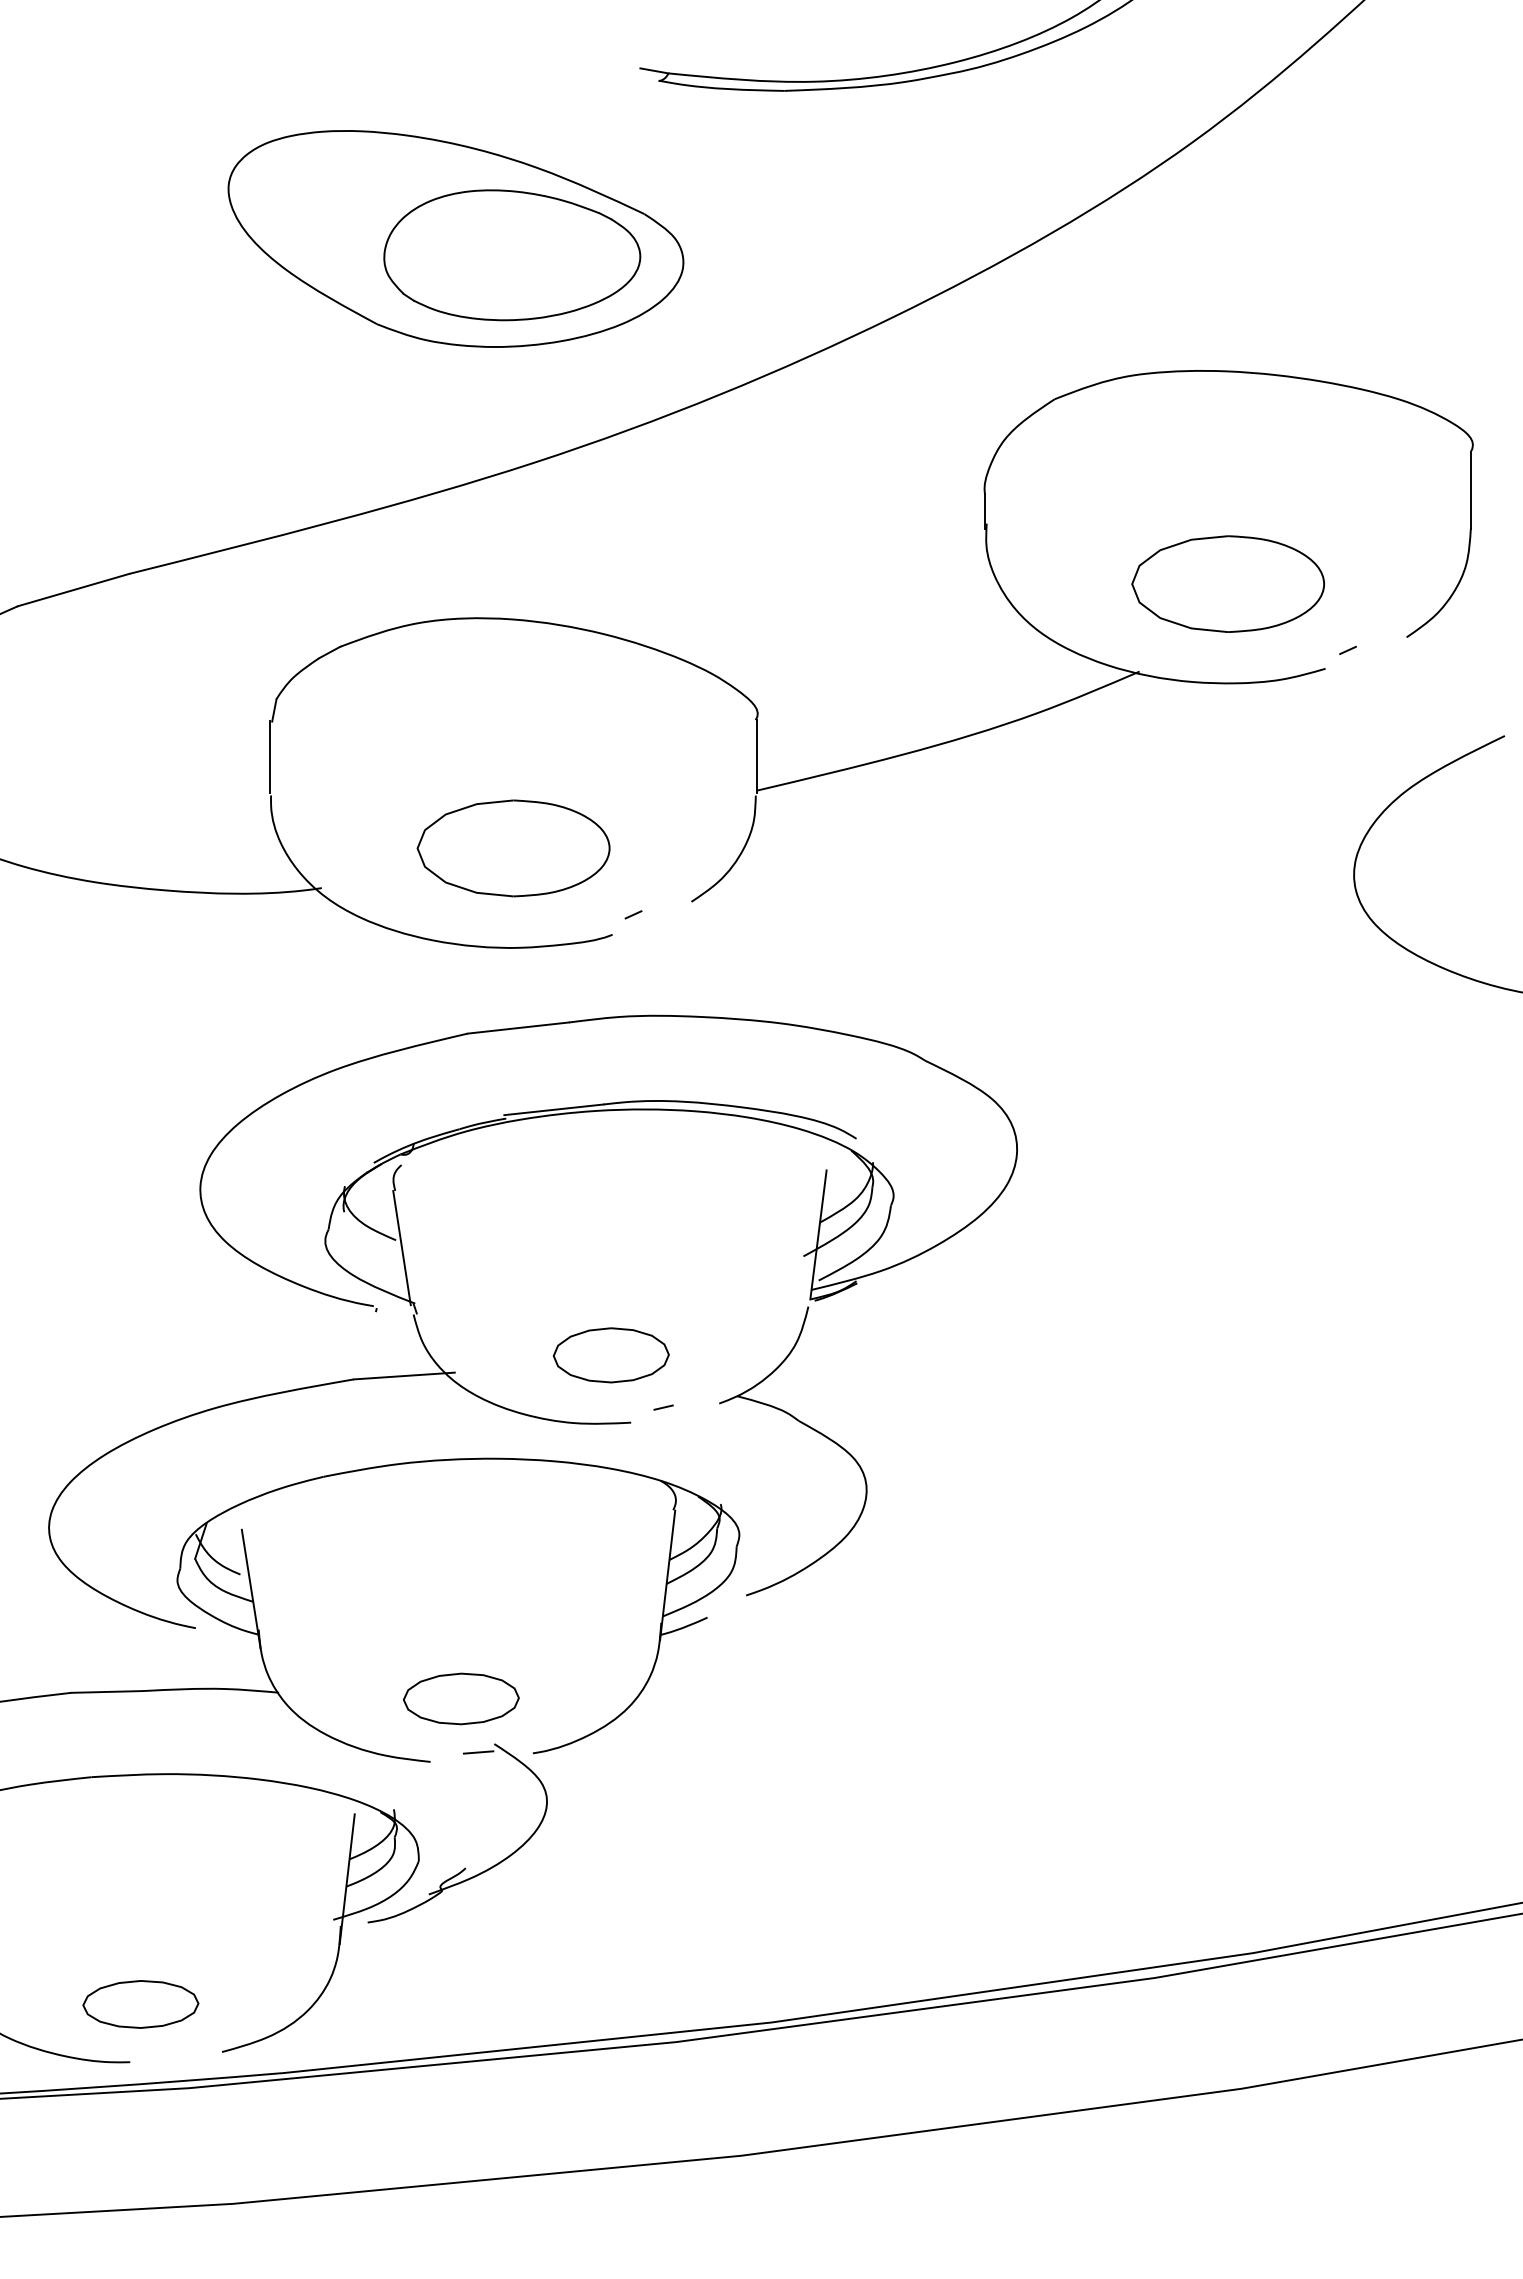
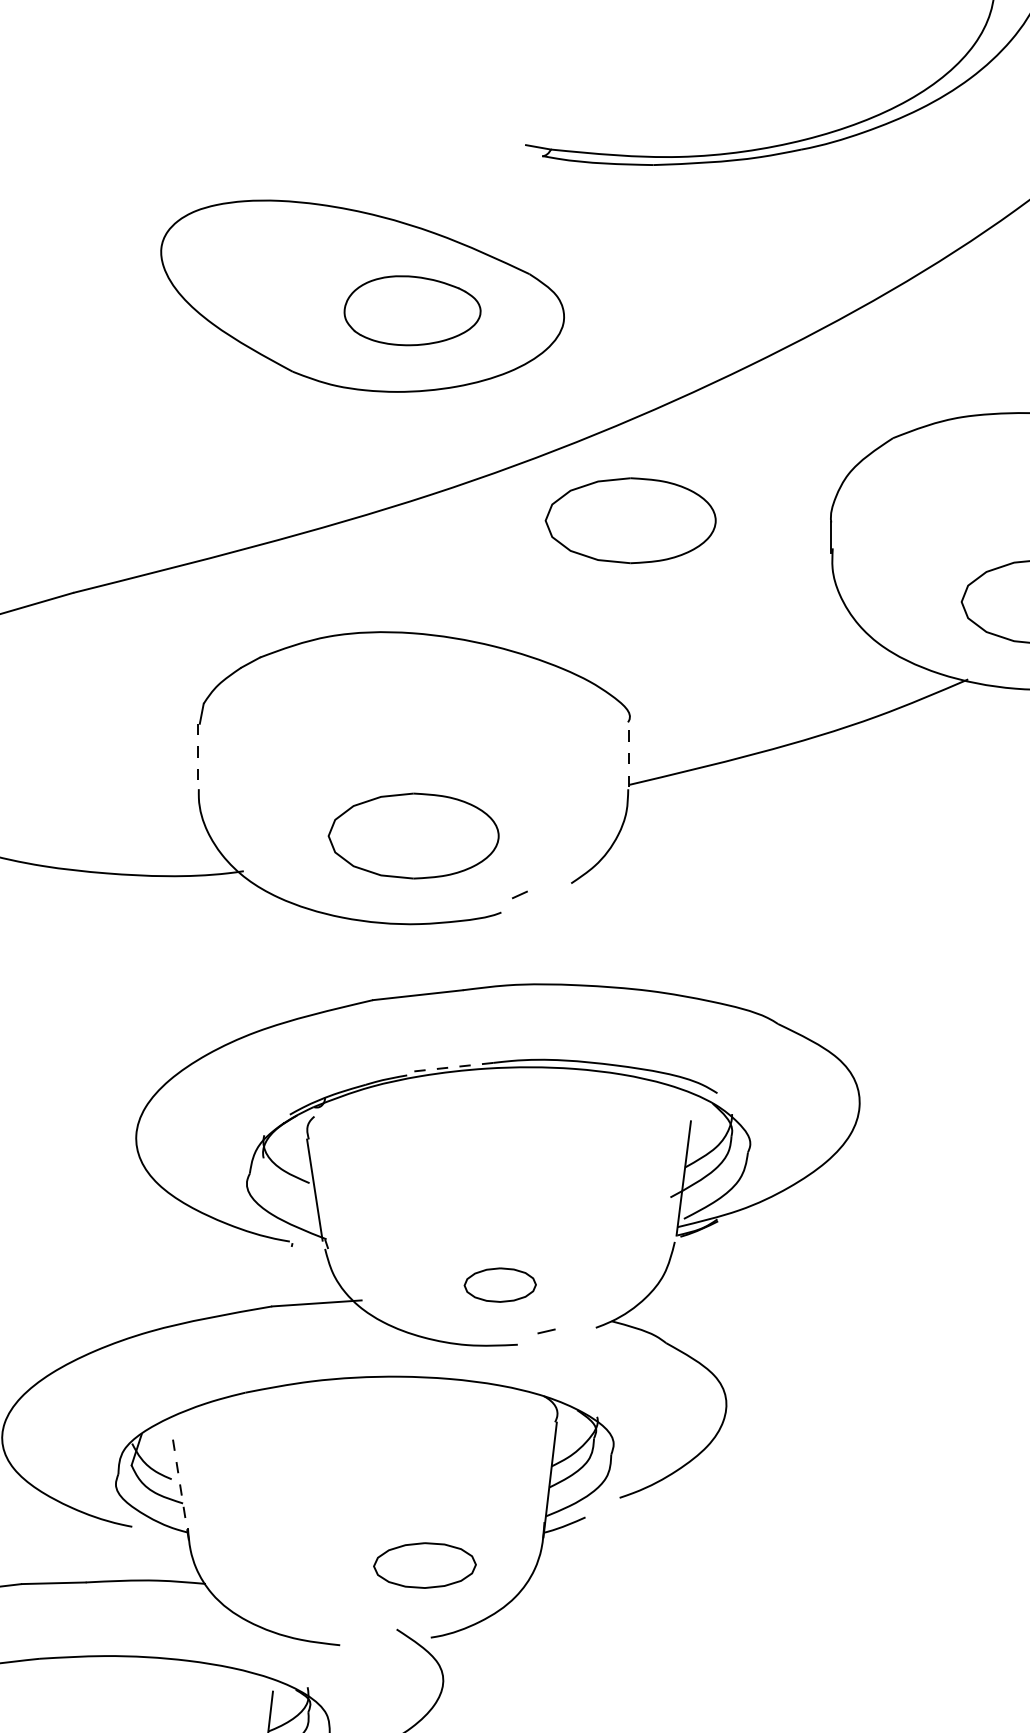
part: (512, 255) -> (412, 310), size x0.6
part: (758, 492) -> (630, 520), added
line: (756, 756) -> (628, 754), solid -> dashed
line: (270, 757) -> (198, 755), solid -> dashed
line: (553, 1109) -> (449, 1067), solid -> dashed
part: (611, 1355) -> (500, 1285), size x0.7
line: (251, 1588) -> (181, 1491), solid -> dashed
part: (460, 1698) -> (424, 1565), moved
line: (478, 1752) -> (382, 1636), removed

